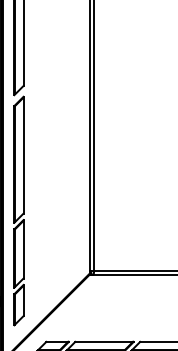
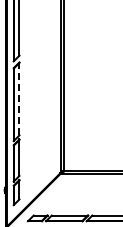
line: (23, 156) -> (19, 99), solid -> dashed

